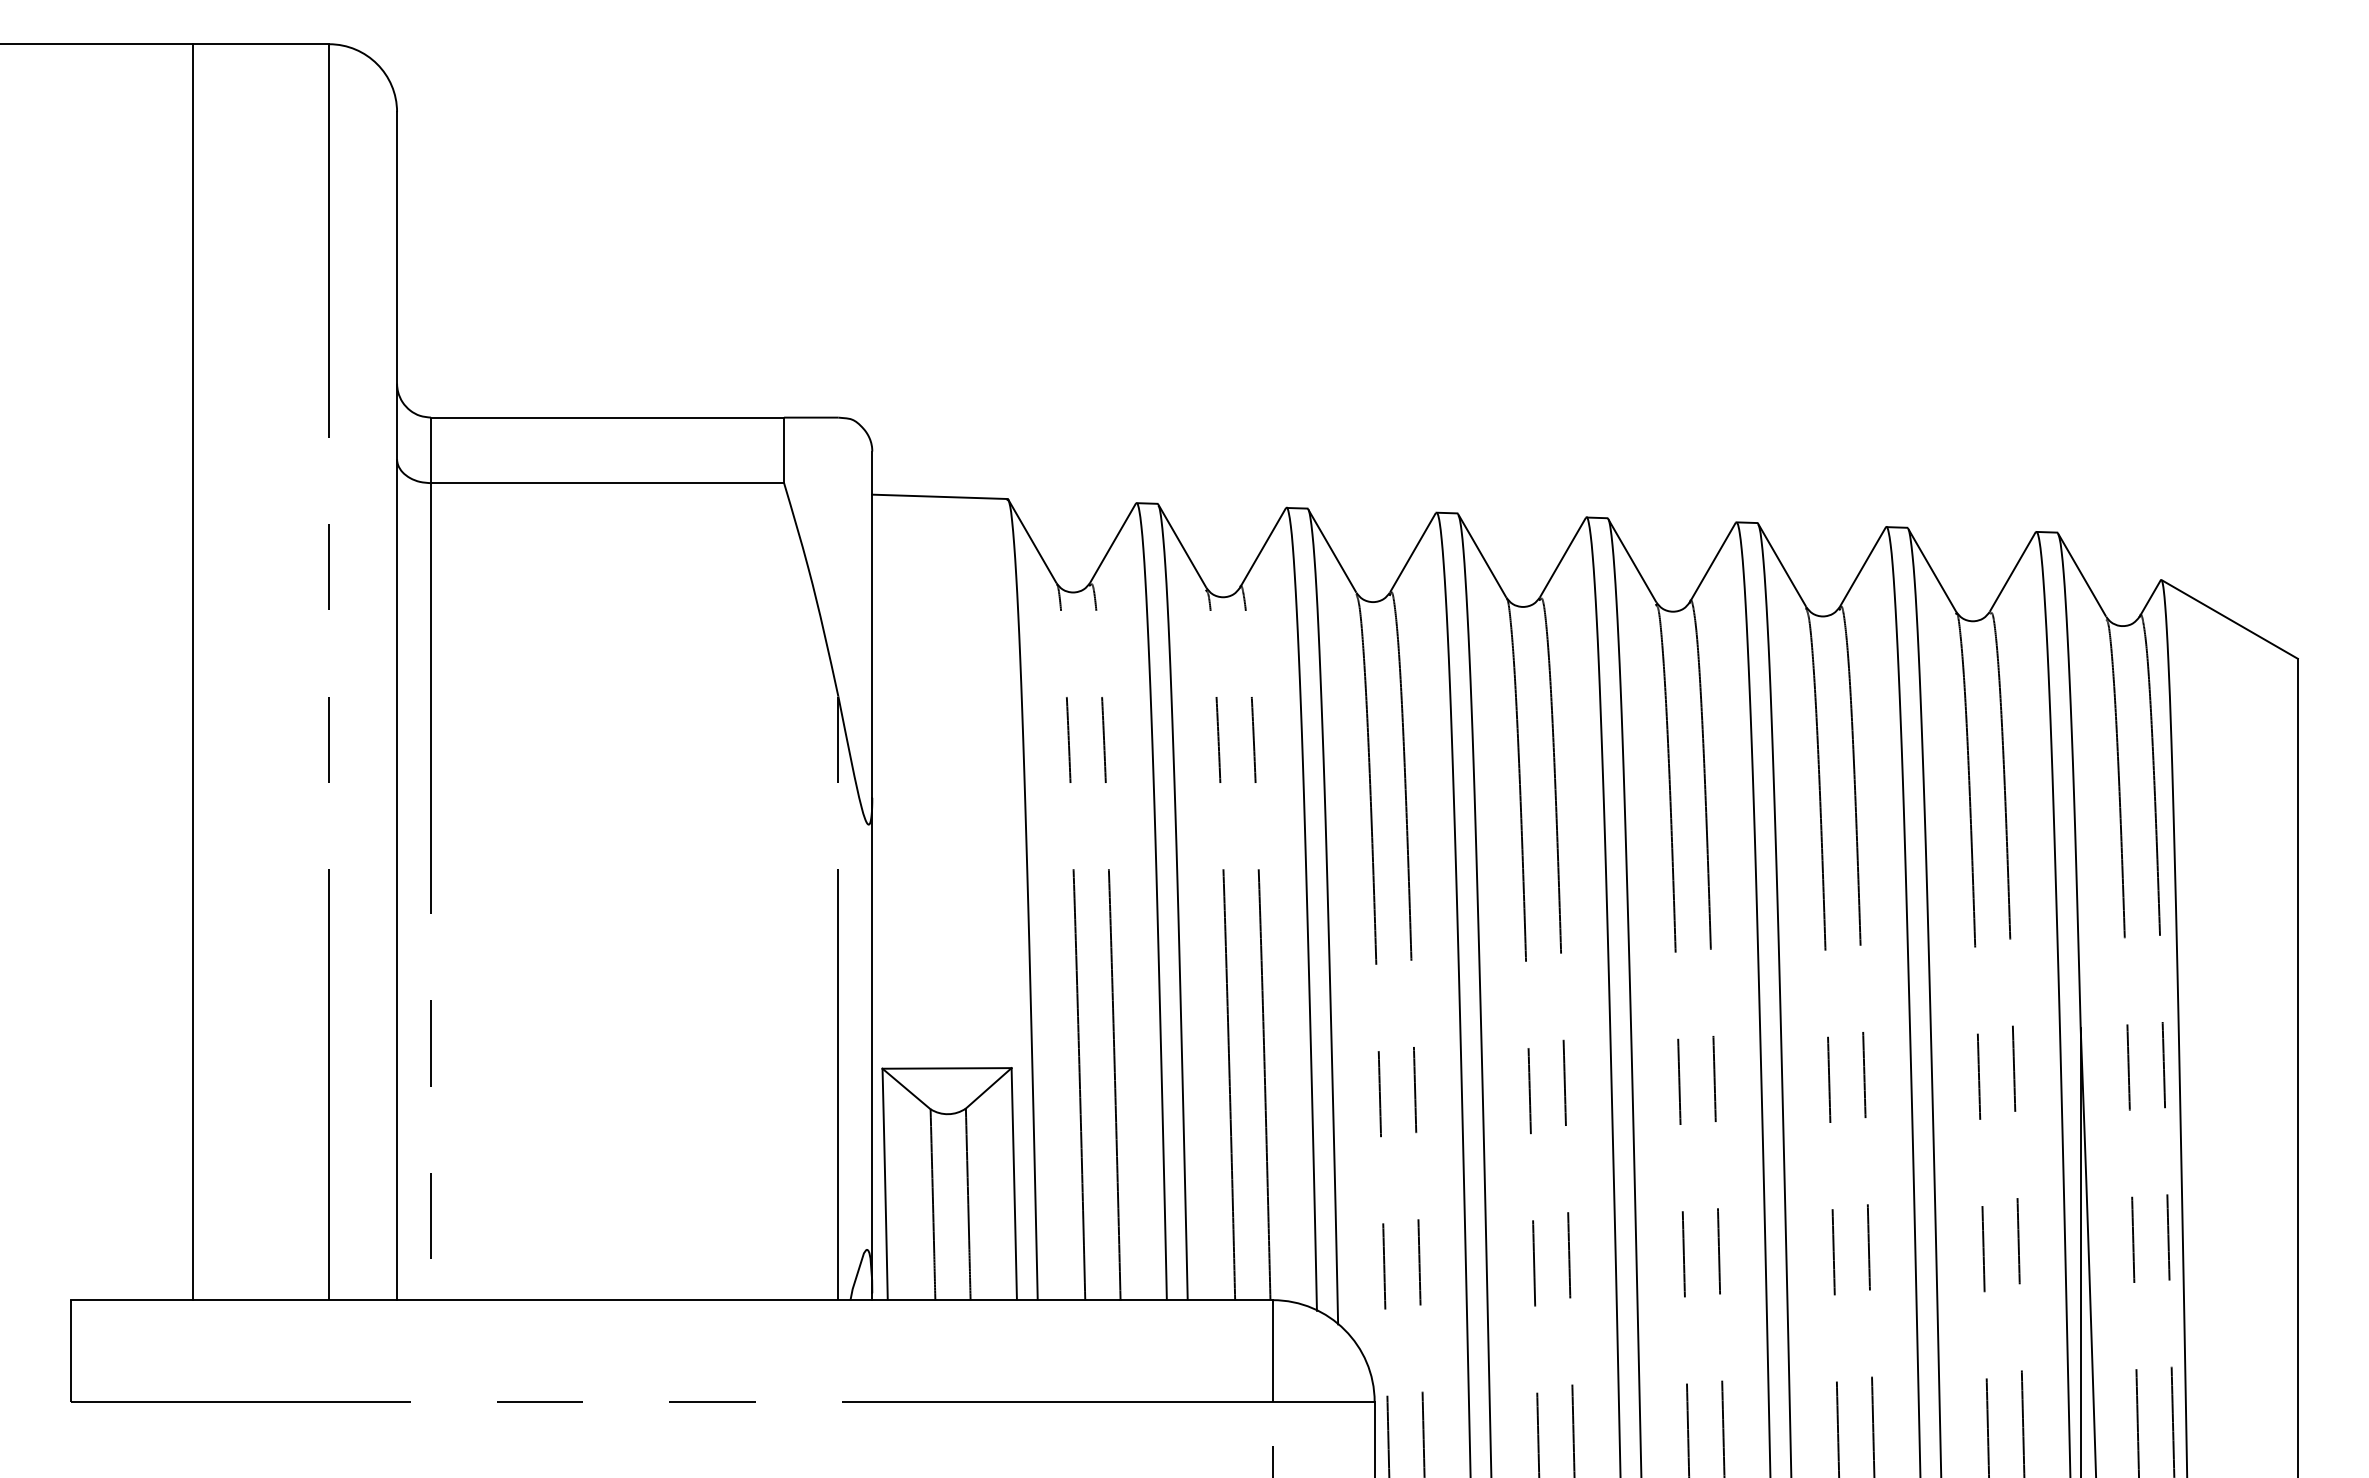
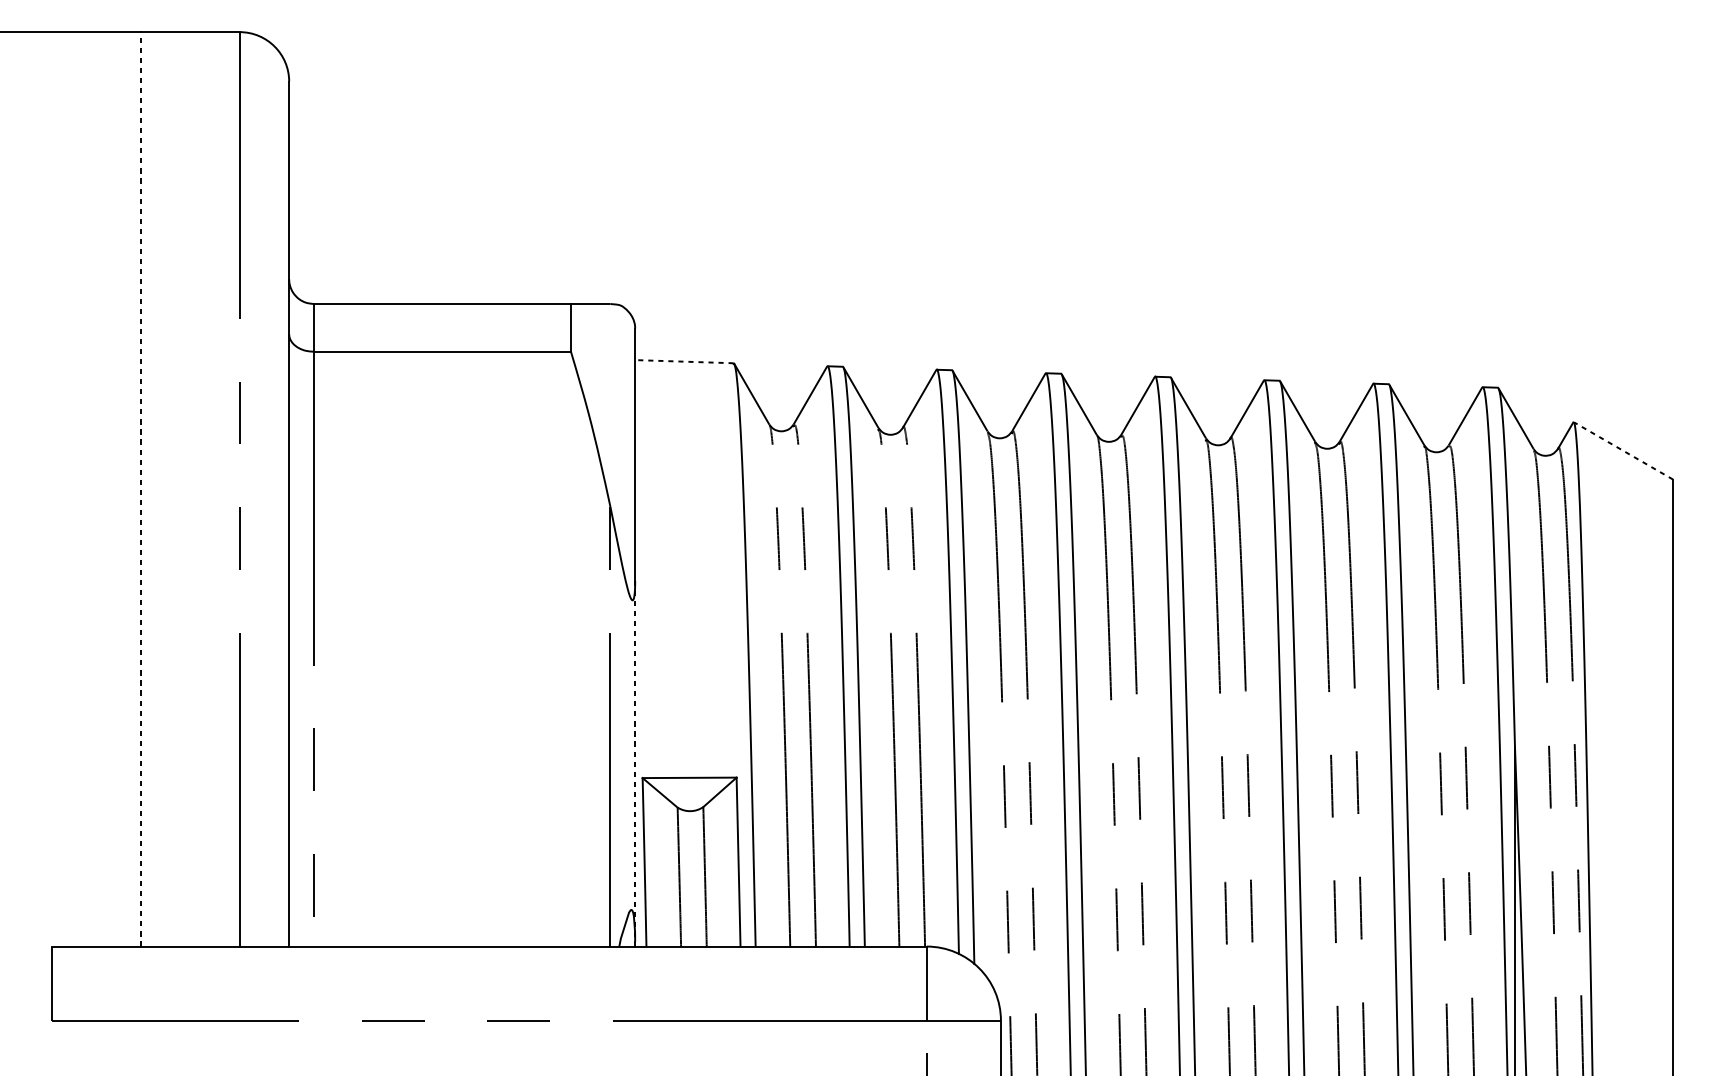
line: (939, 496) -> (684, 361), solid -> dashed
line: (2229, 619) -> (1623, 450), solid -> dashed
line: (193, 672) -> (140, 489), solid -> dashed
line: (872, 1045) -> (635, 761), solid -> dashed

